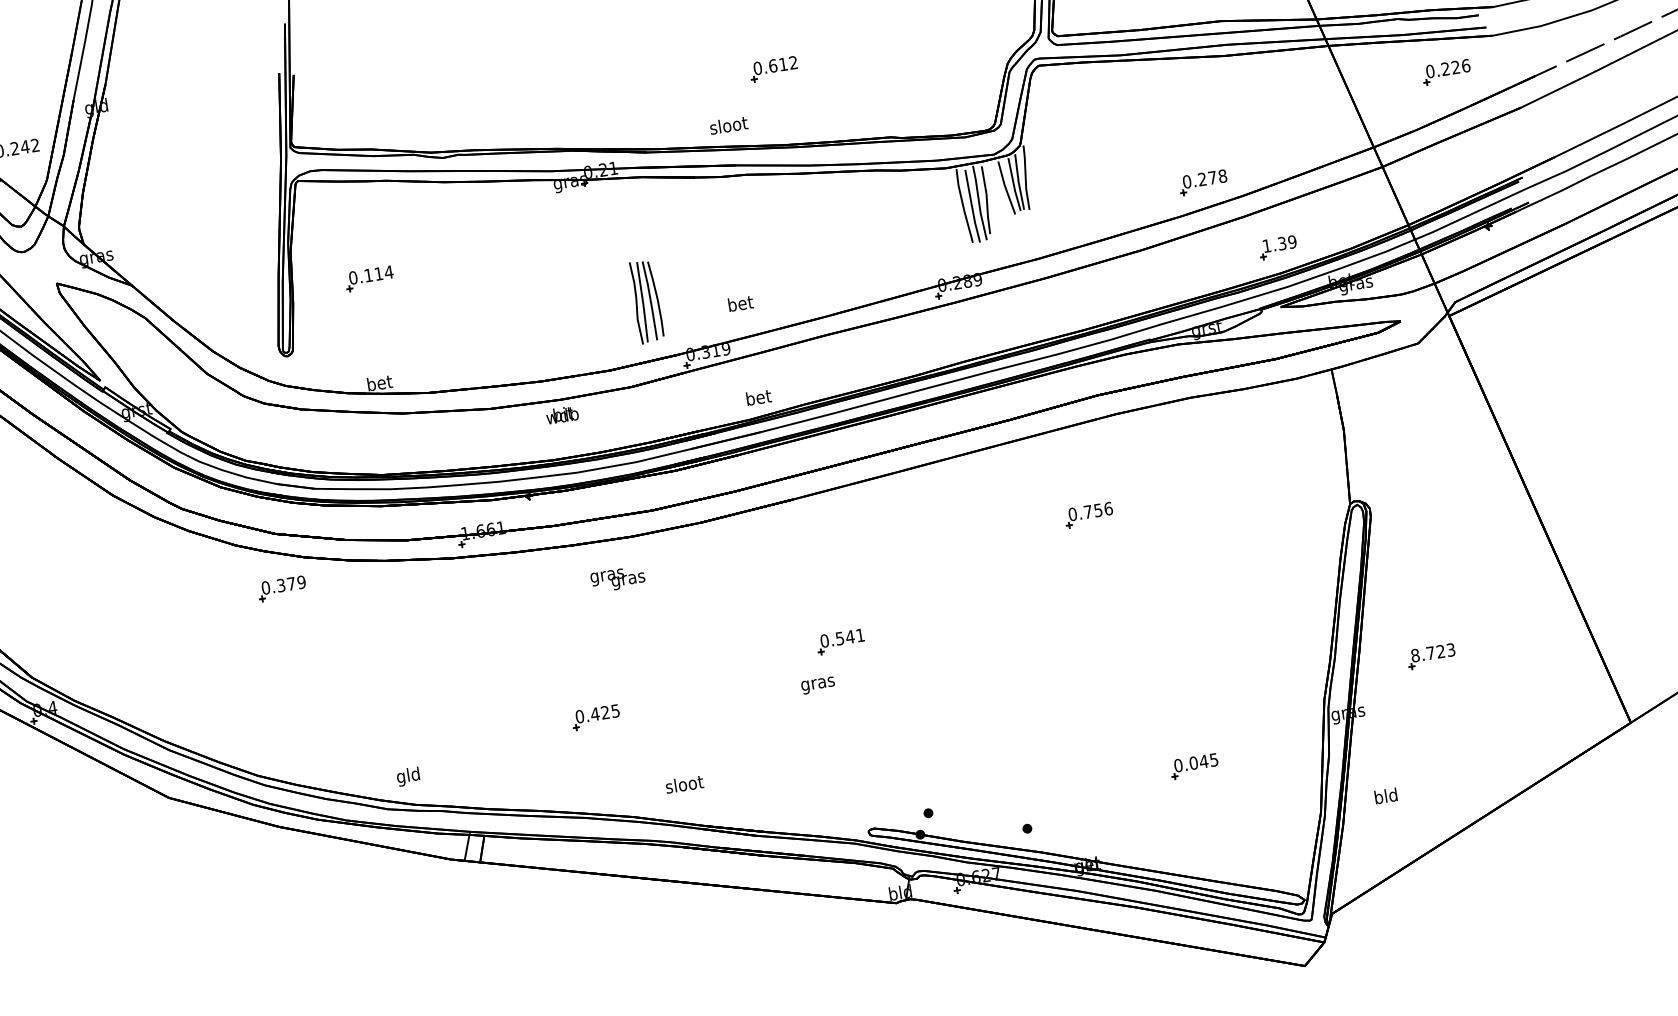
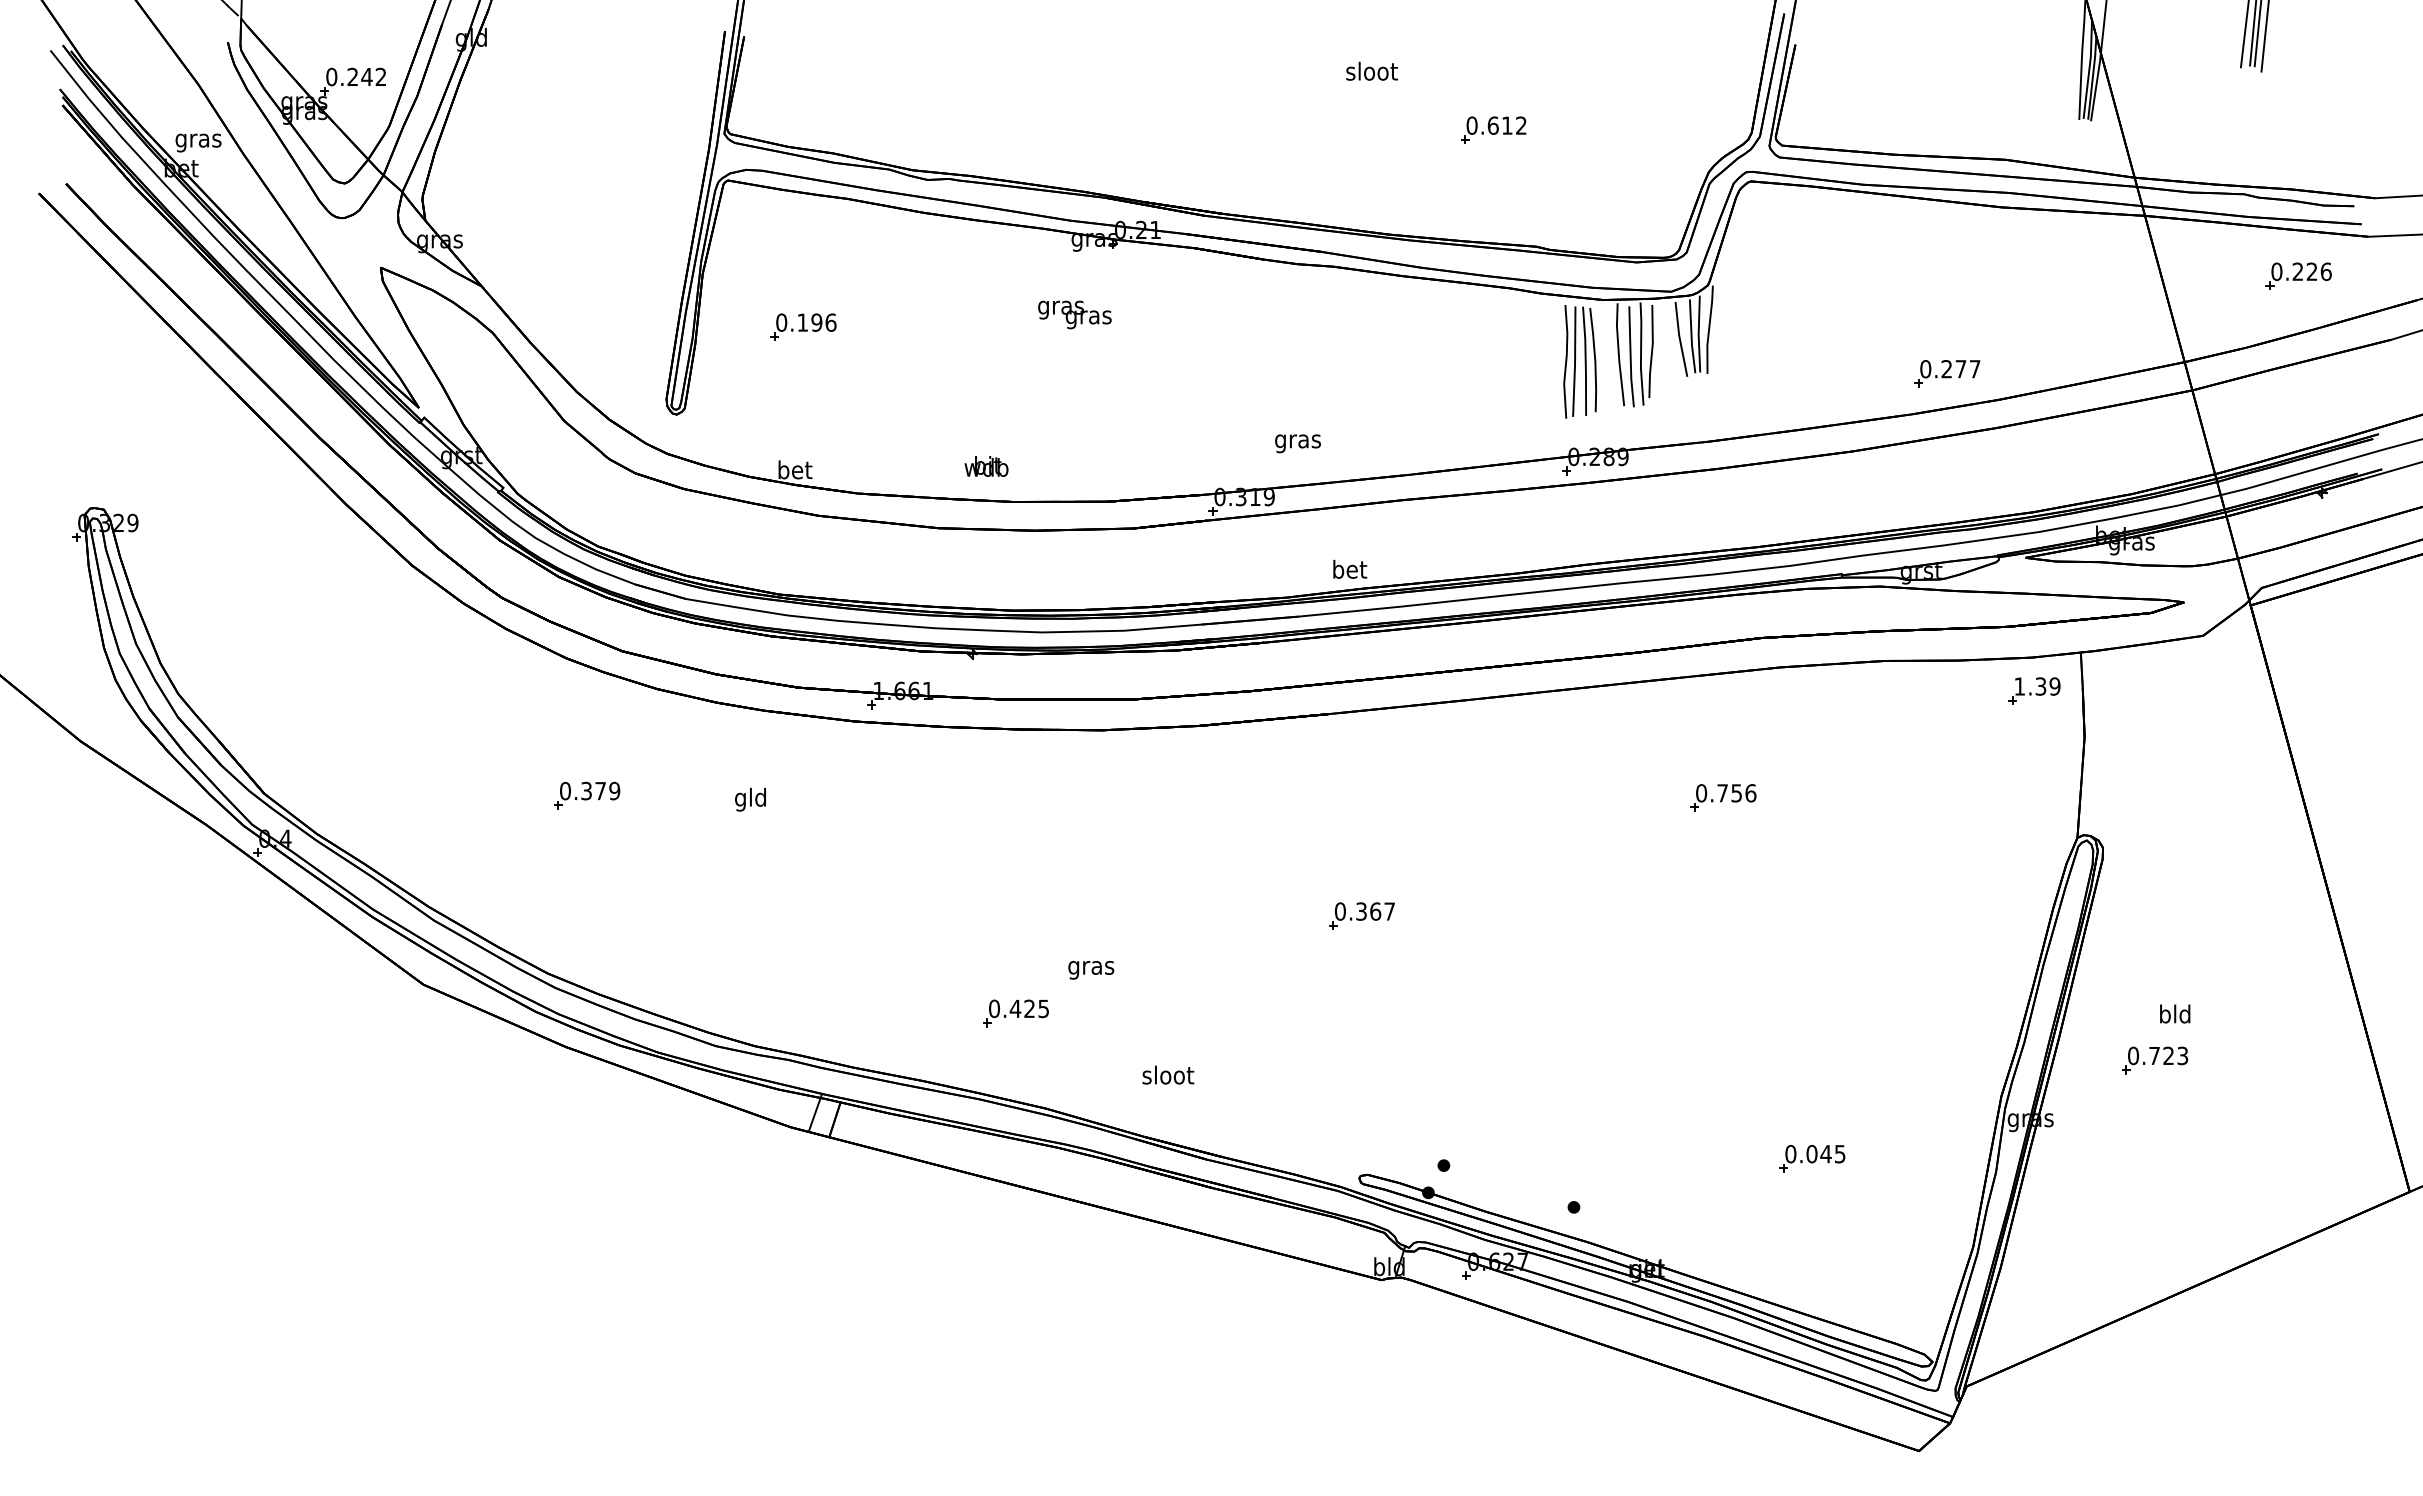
part: (773, 68) -> (1493, 129), moved
text: (728, 124) -> (1371, 70), moved
text: (1222, 176) -> (1974, 369), 0.278 -> 0.277
part: (1278, 247) -> (2034, 690), moved
text: (383, 273) -> (823, 322), 0.114 -> 0.196
part: (646, 301) -> (1580, 361), moved
text: (740, 305) -> (1297, 441), bet -> gras
text: (759, 397) -> (1350, 569), moved
text: (562, 414) -> (986, 466), moved
text: (617, 579) -> (1074, 314), moved
part: (282, 588) -> (587, 795), moved
text: (850, 636) -> (1375, 911), 0.541 -> 0.367
text: (1415, 655) -> (2133, 1055), 8.723 -> 0.723
text: (818, 685) -> (1091, 970), moved
part: (595, 717) -> (1015, 1013), moved
text: (408, 776) -> (750, 799), moved
text: (684, 783) -> (1168, 1074), moved
text: (1386, 795) -> (2175, 1013), moved

